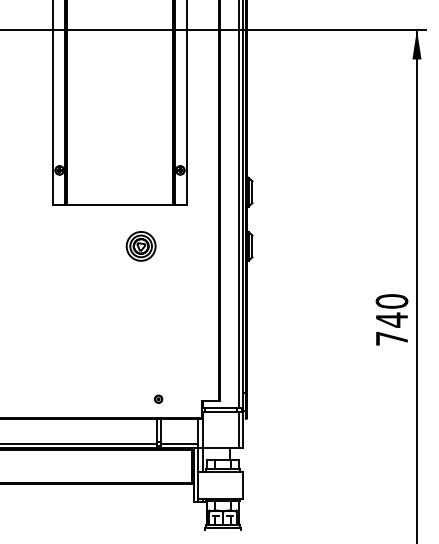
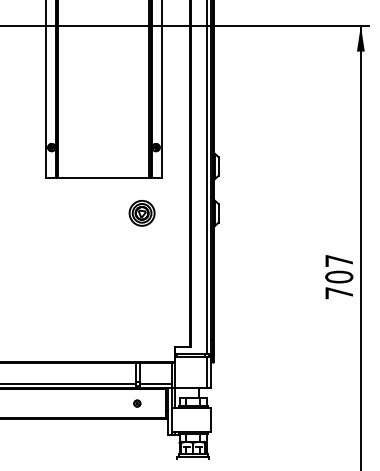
part: (140, 246) -> (141, 213), moved
text: (391, 310) -> (338, 268), 740 -> 707
part: (158, 398) -> (137, 402), moved

